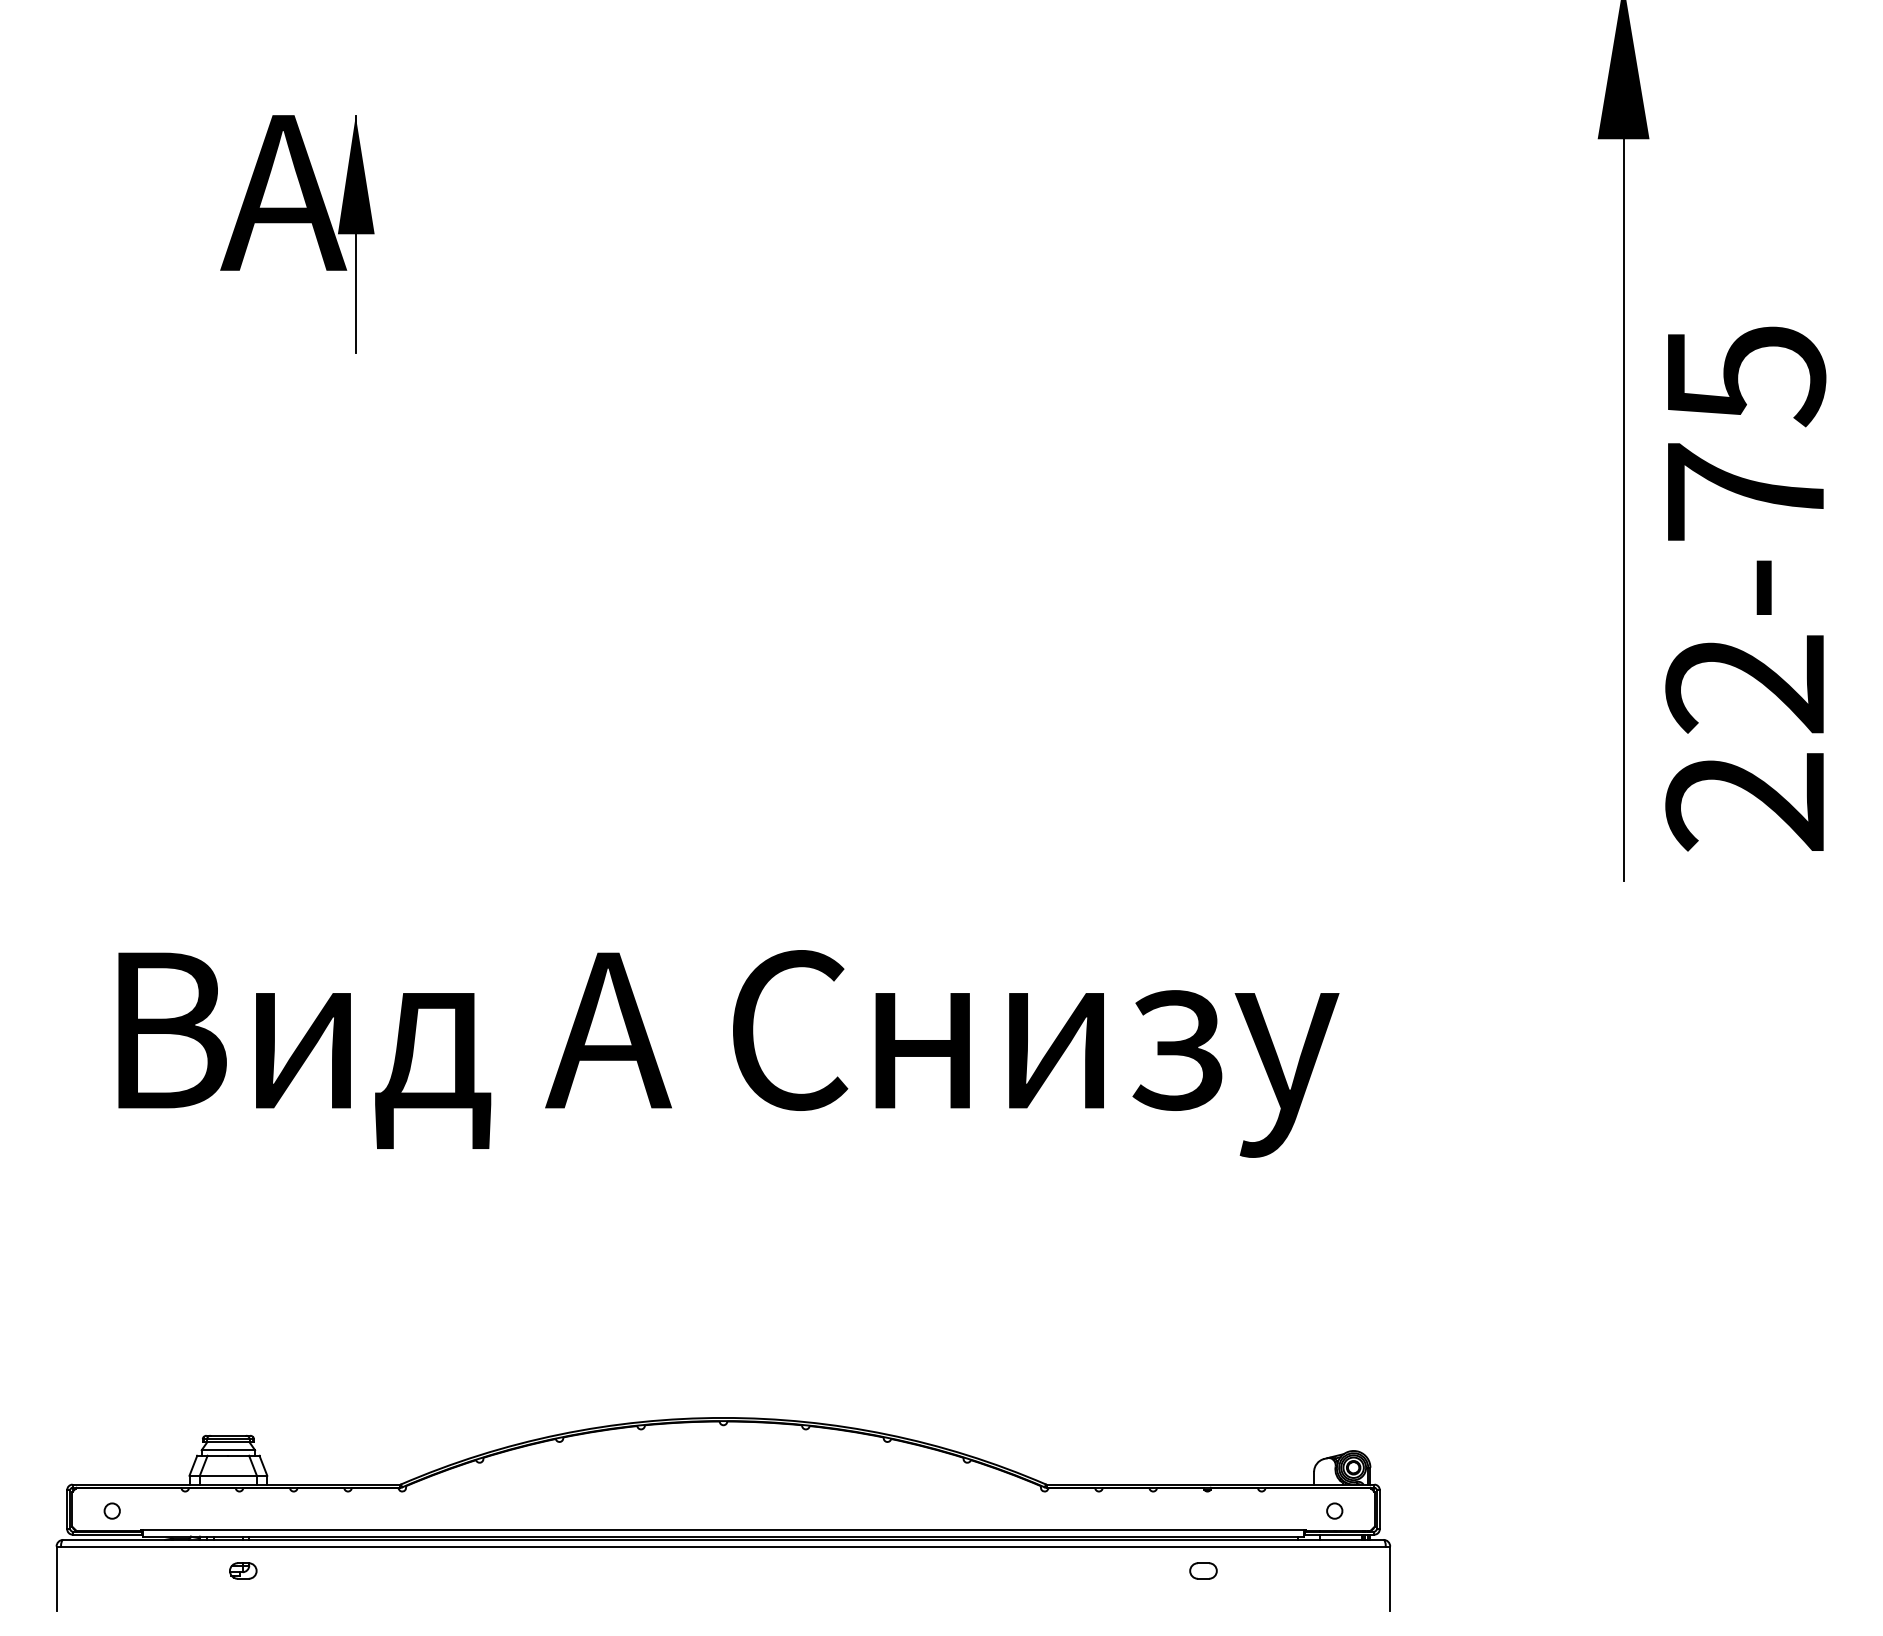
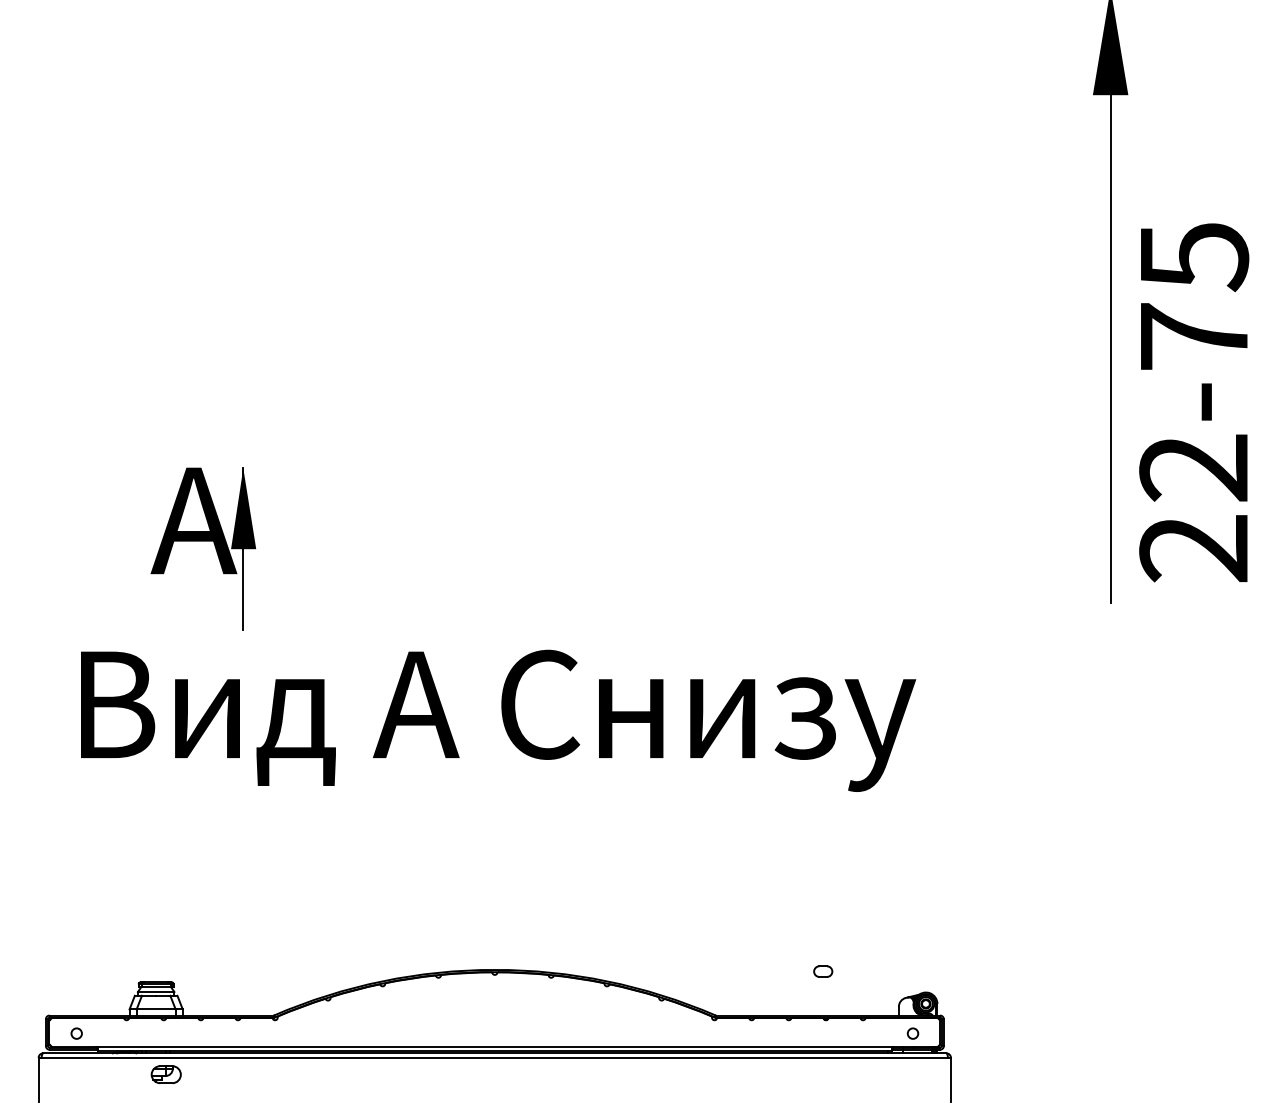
part: (297, 223) -> (203, 541), moved
part: (243, 1570) -> (166, 1074), size x1.6
part: (1203, 1570) -> (823, 971), moved

